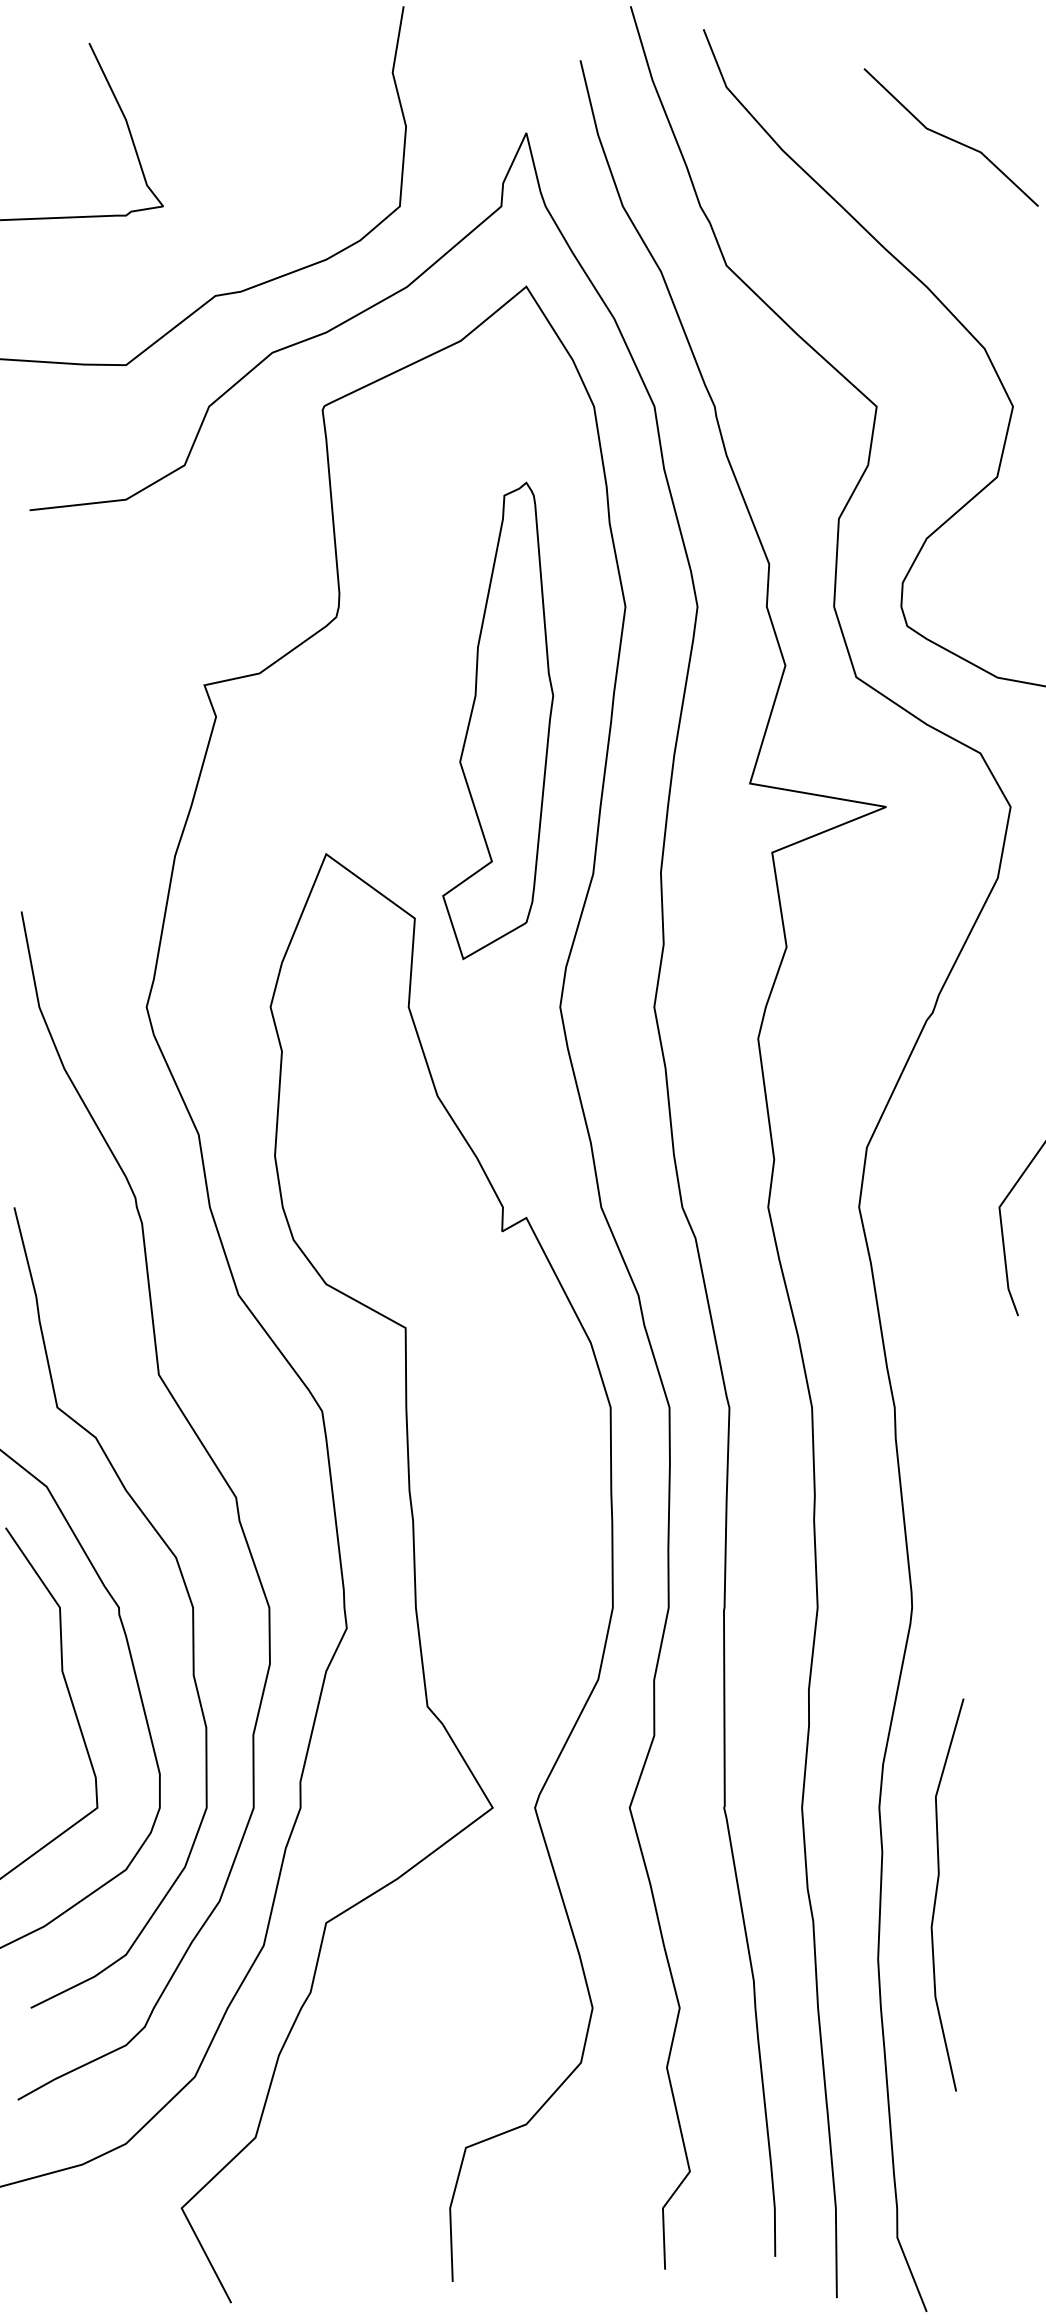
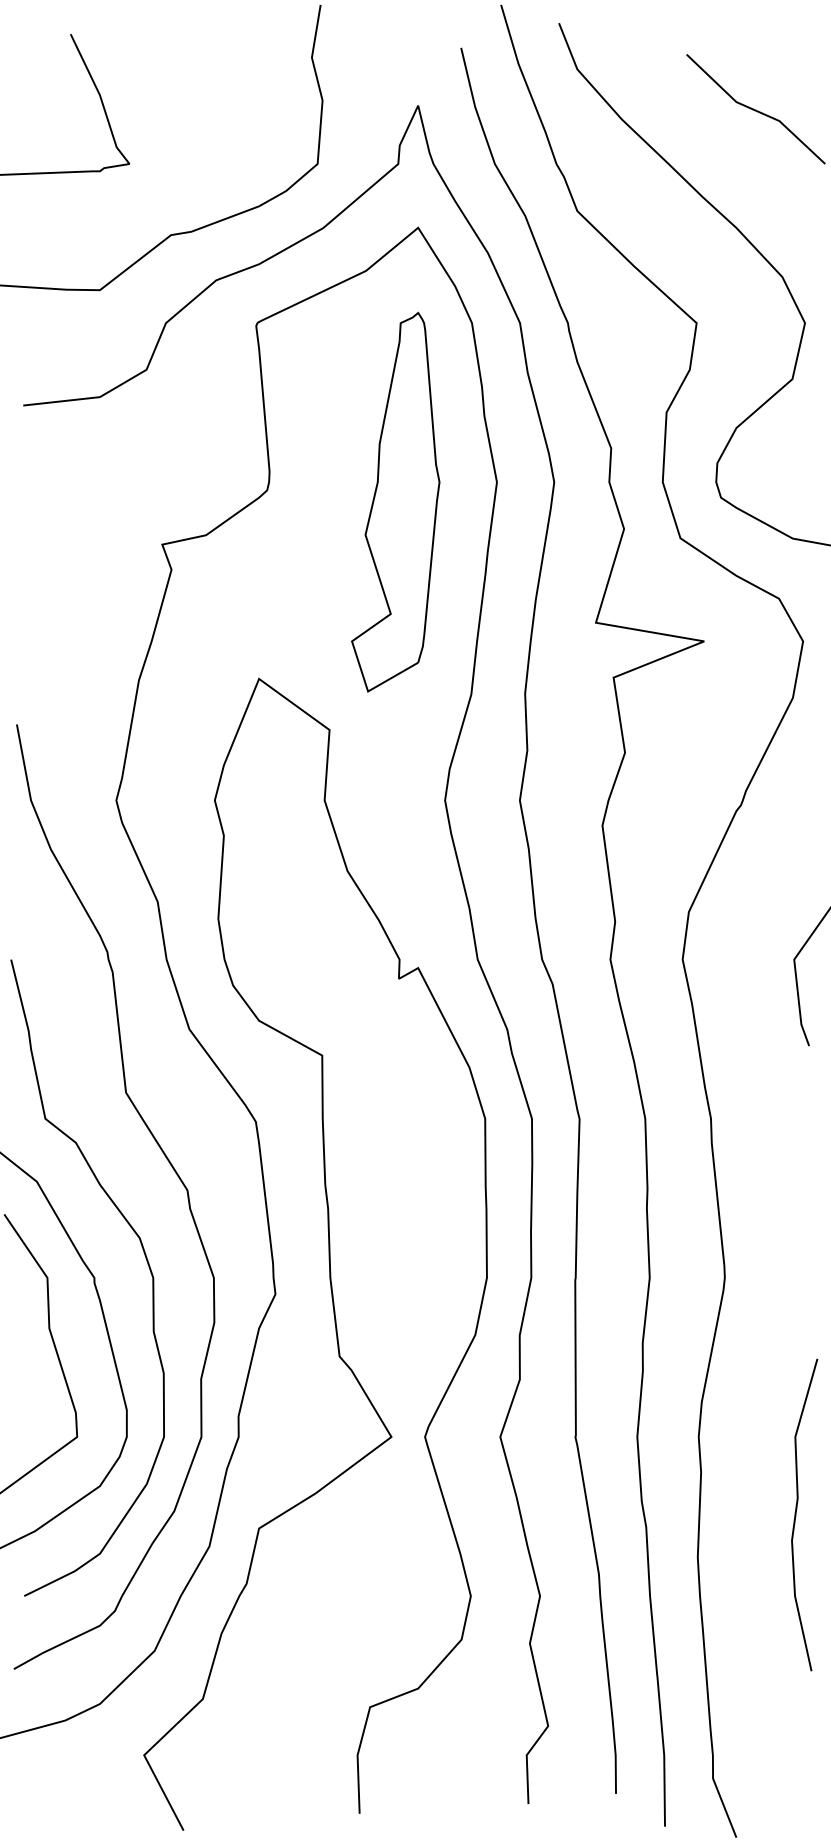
part: (498, 720) -> (396, 501), moved
curve: (937, 1893) -> (796, 1513), moved

